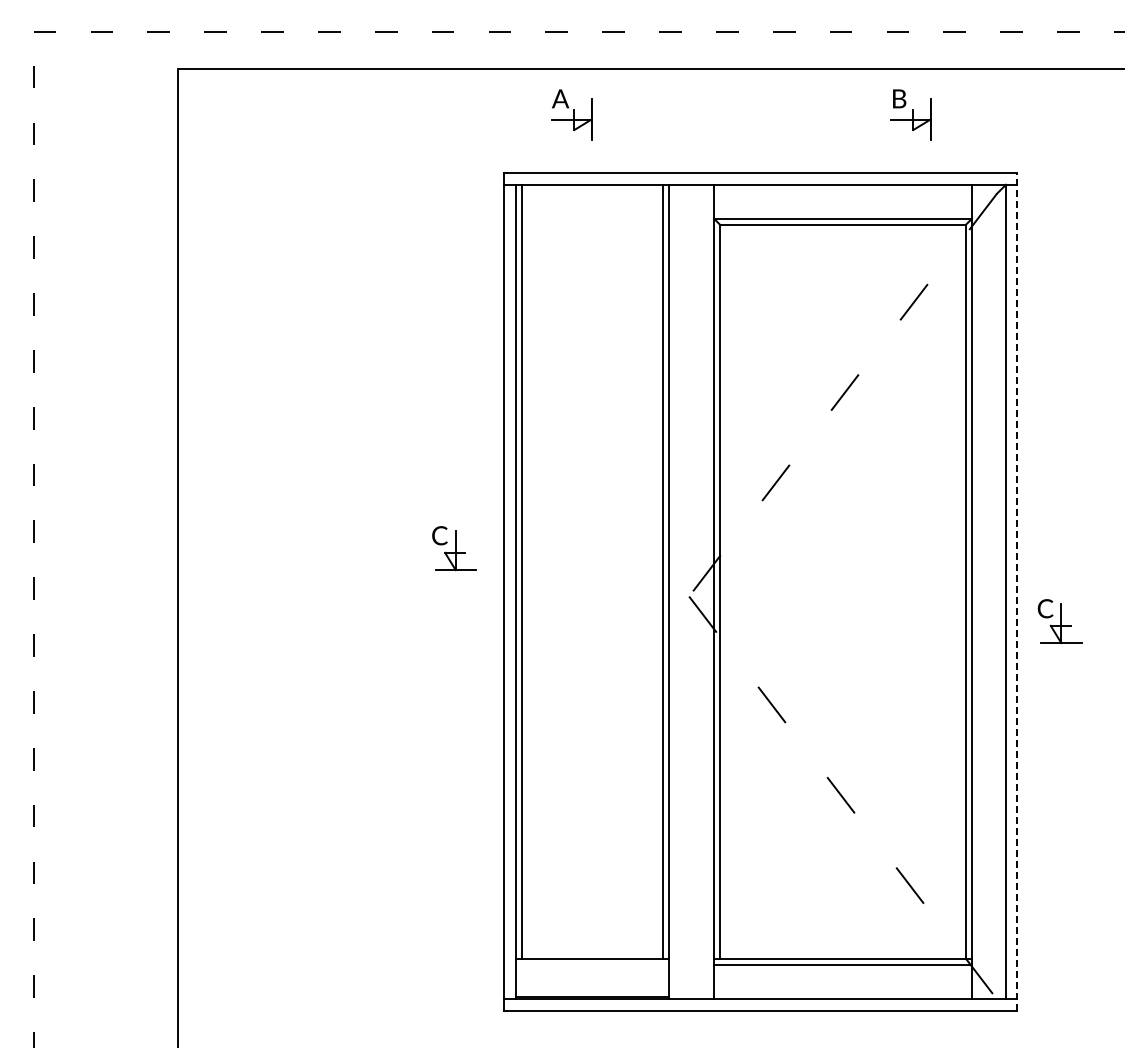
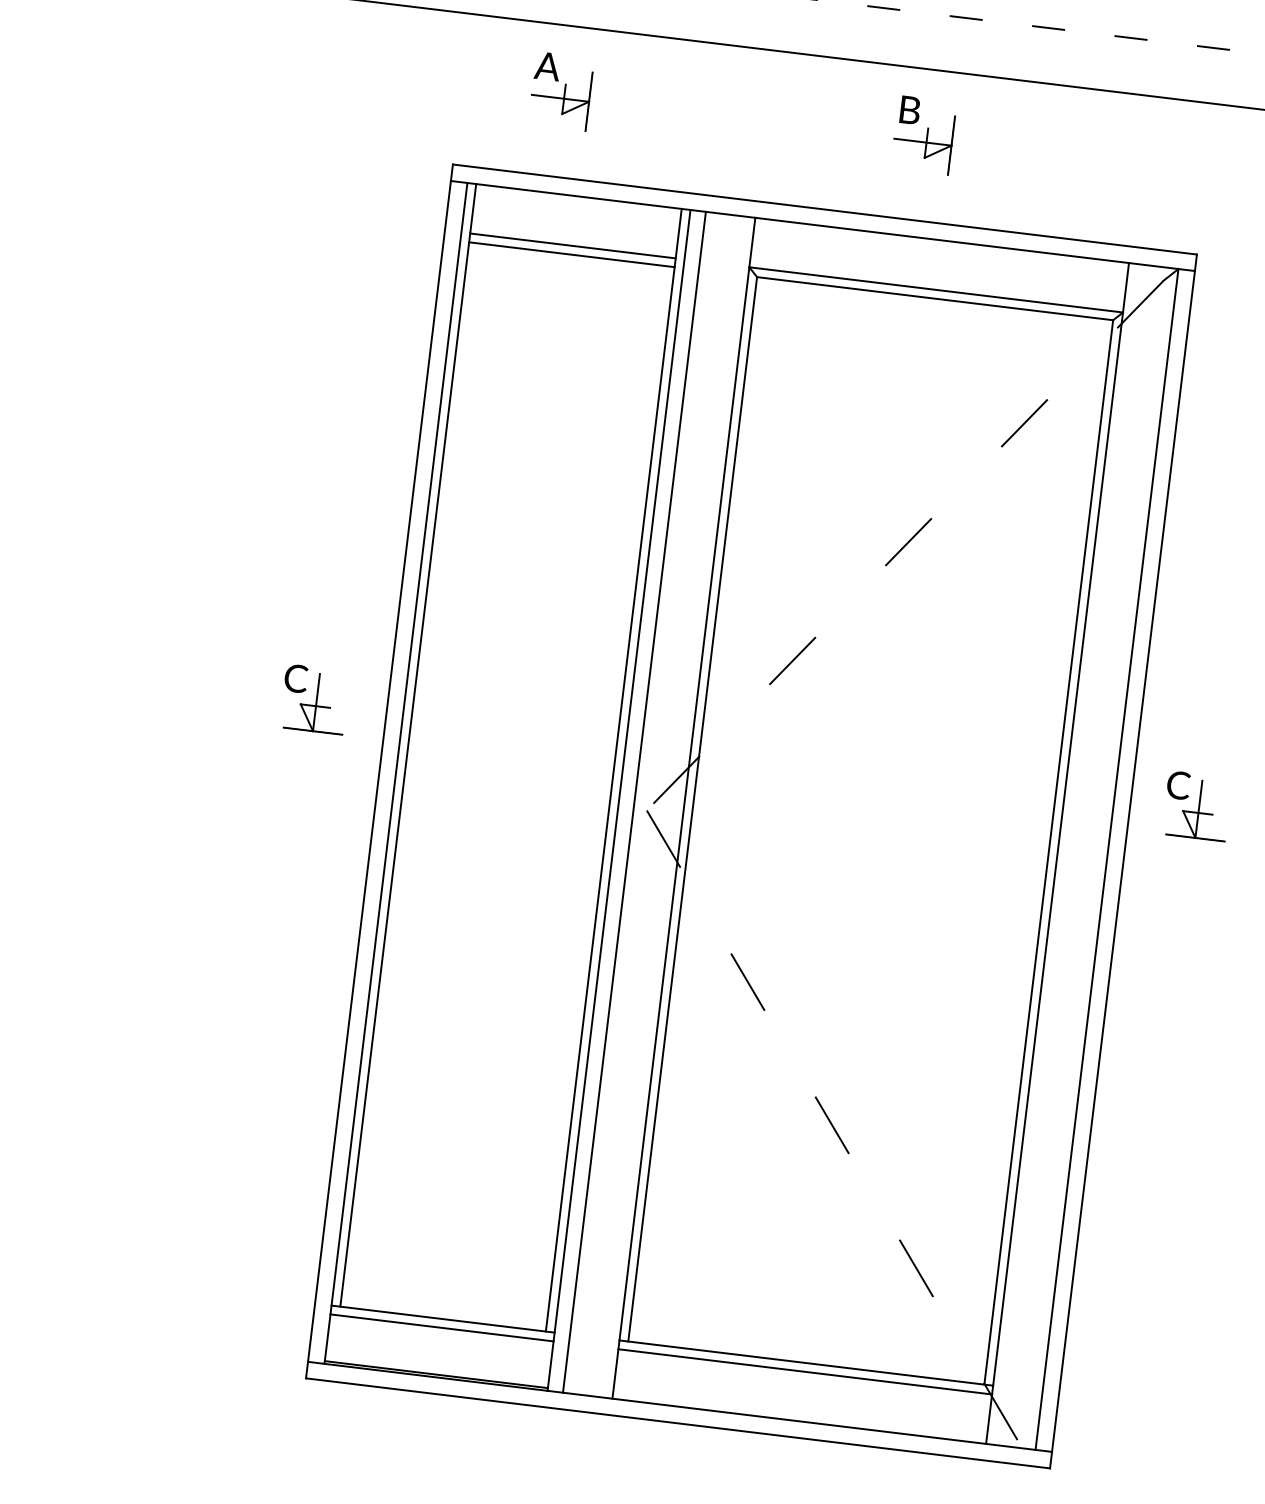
part: (910, 114) -> (923, 134), moved
line: (592, 218) -> (573, 245), added
line: (592, 224) -> (571, 254), added
line: (680, 591) -> (635, 801), added
line: (1017, 591) -> (1123, 860), dashed -> solid
part: (1059, 621) -> (1196, 806), moved
line: (592, 965) -> (441, 1328), added

